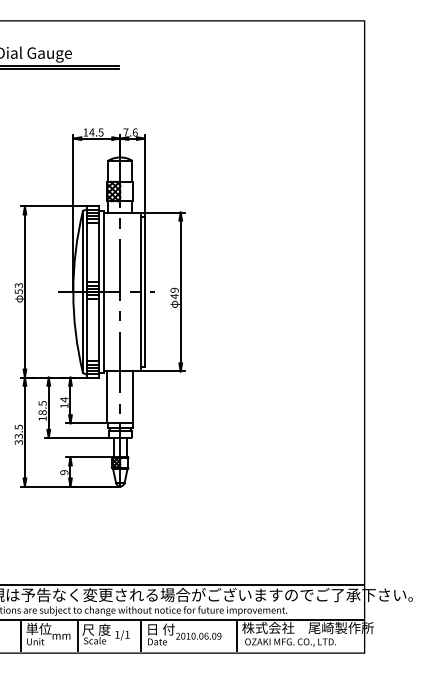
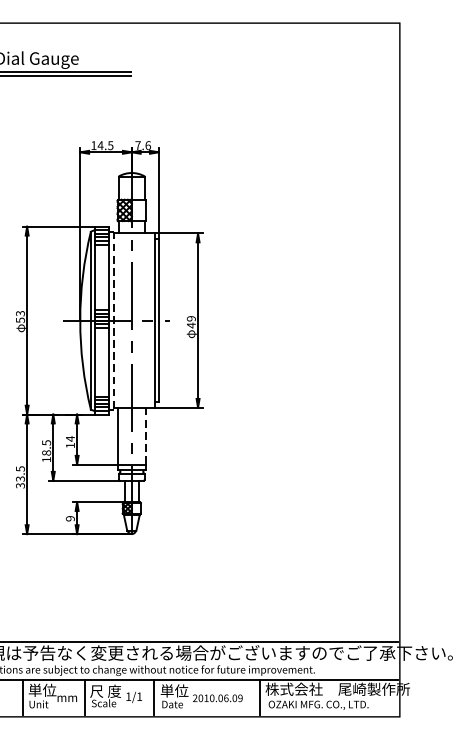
line: (104, 292) -> (114, 321), solid -> dashed
line: (133, 397) -> (146, 436), solid -> dashed
text: (160, 629) -> (175, 690), 日 付 -> 単位

